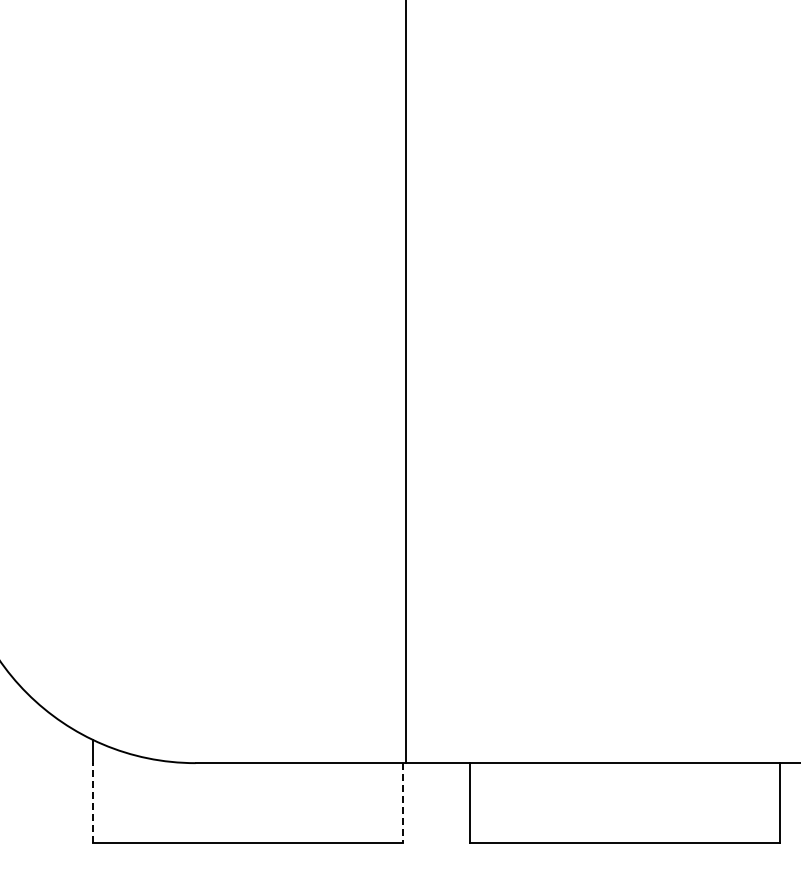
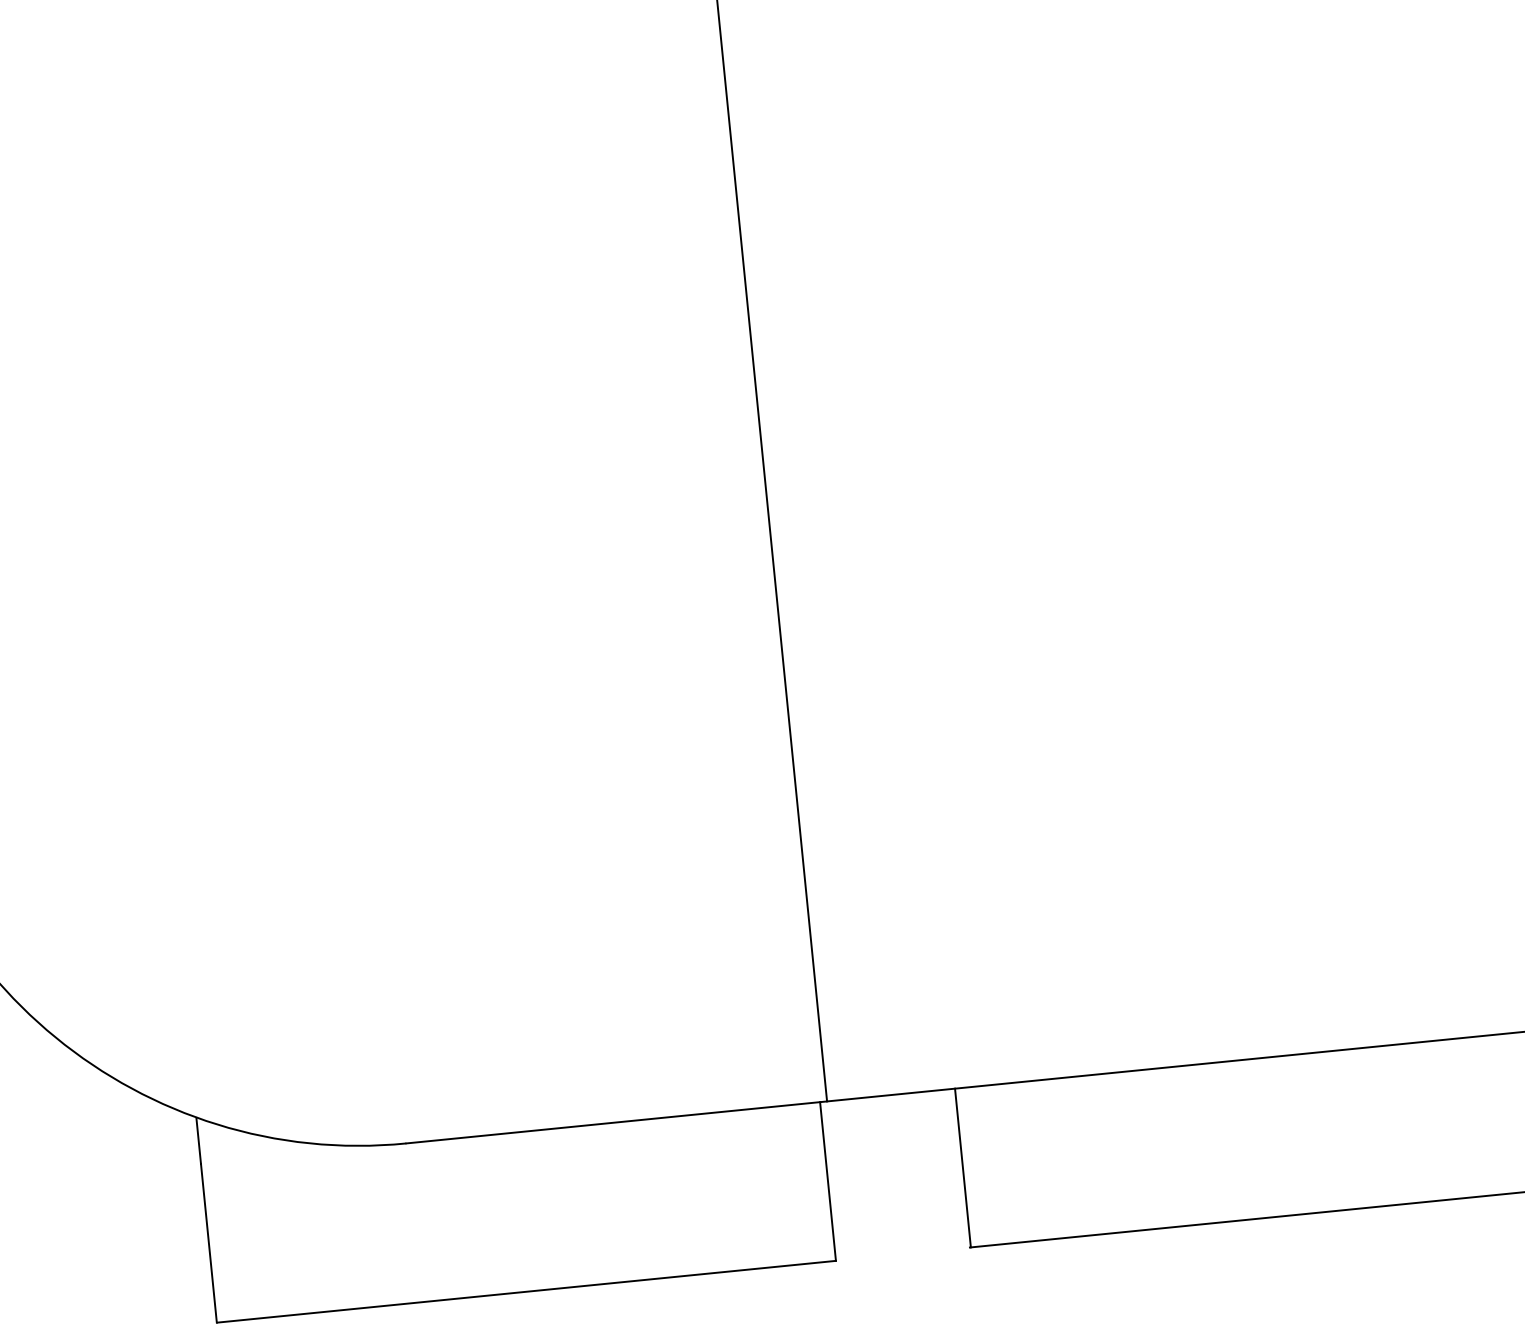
line: (92, 802) -> (208, 1242), dashed -> solid
line: (402, 802) -> (827, 1180), dashed -> solid

